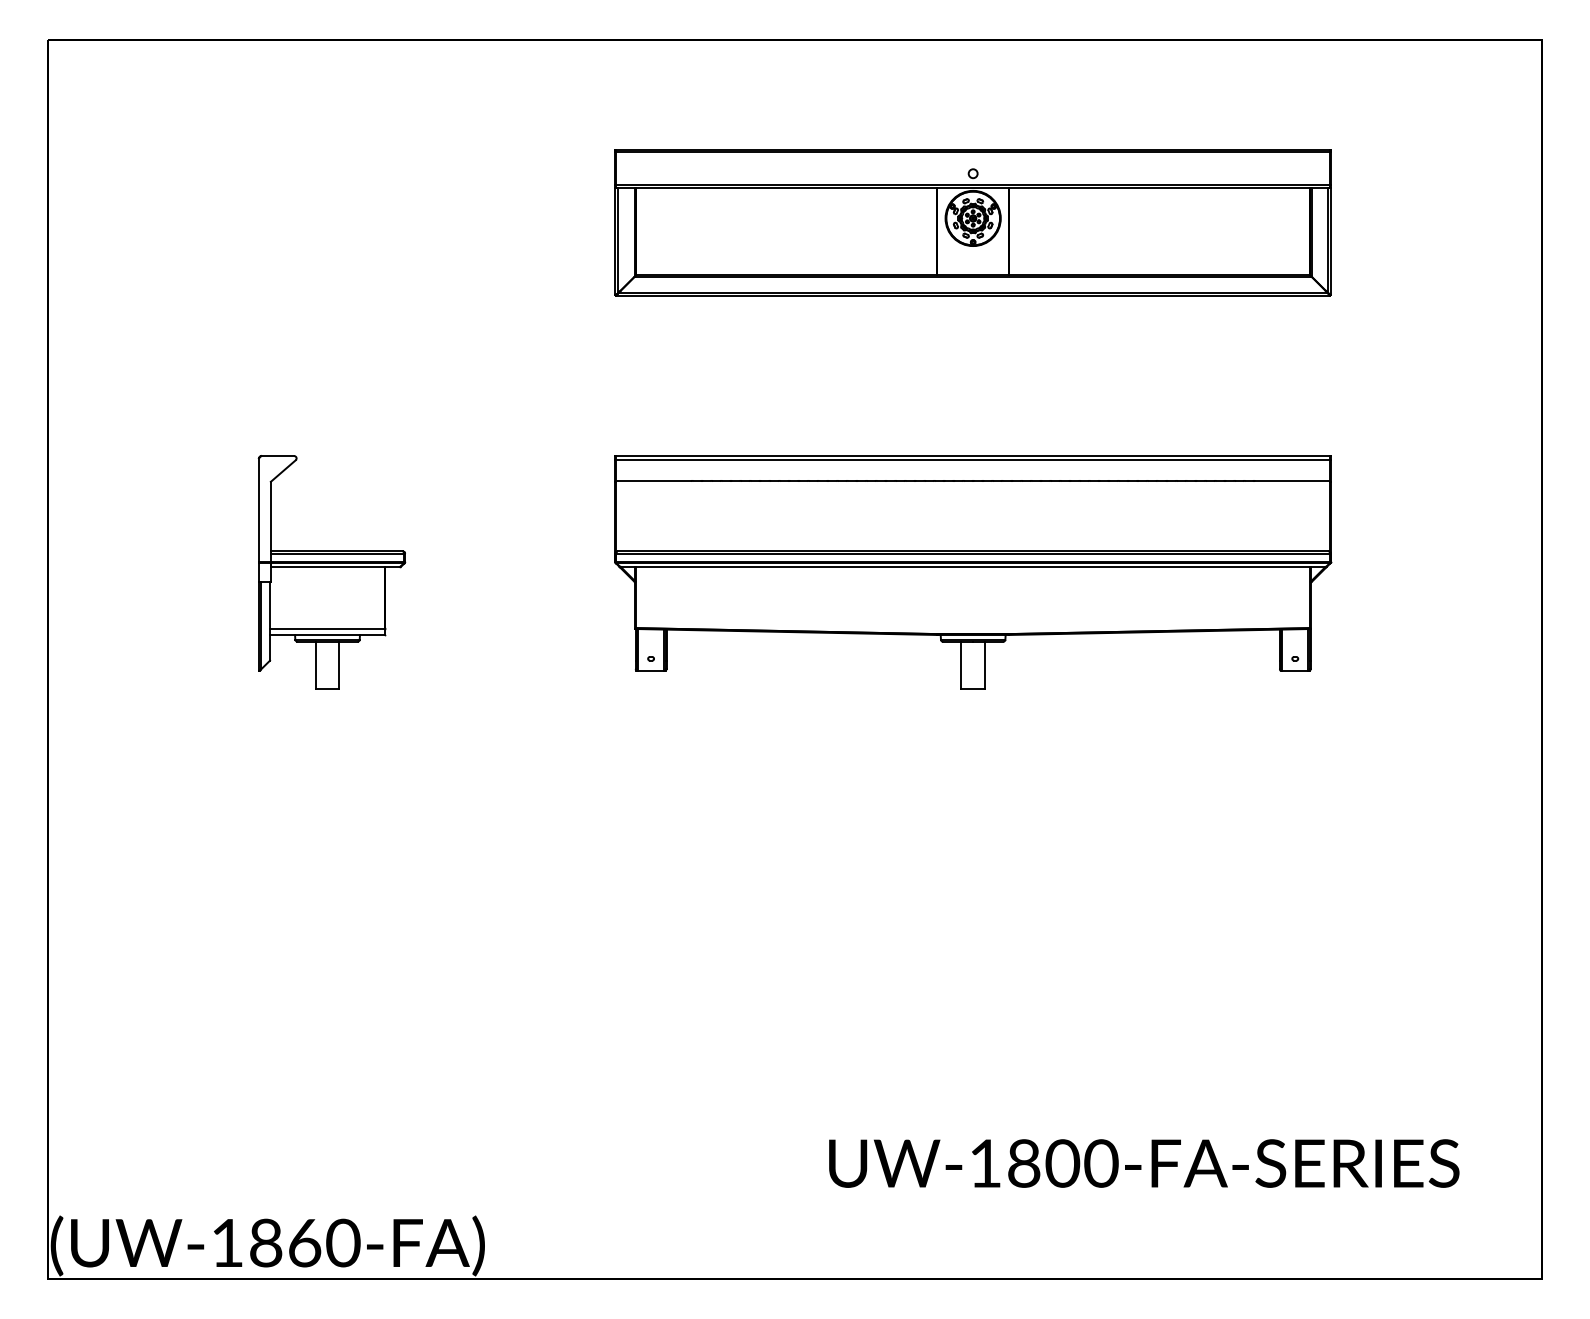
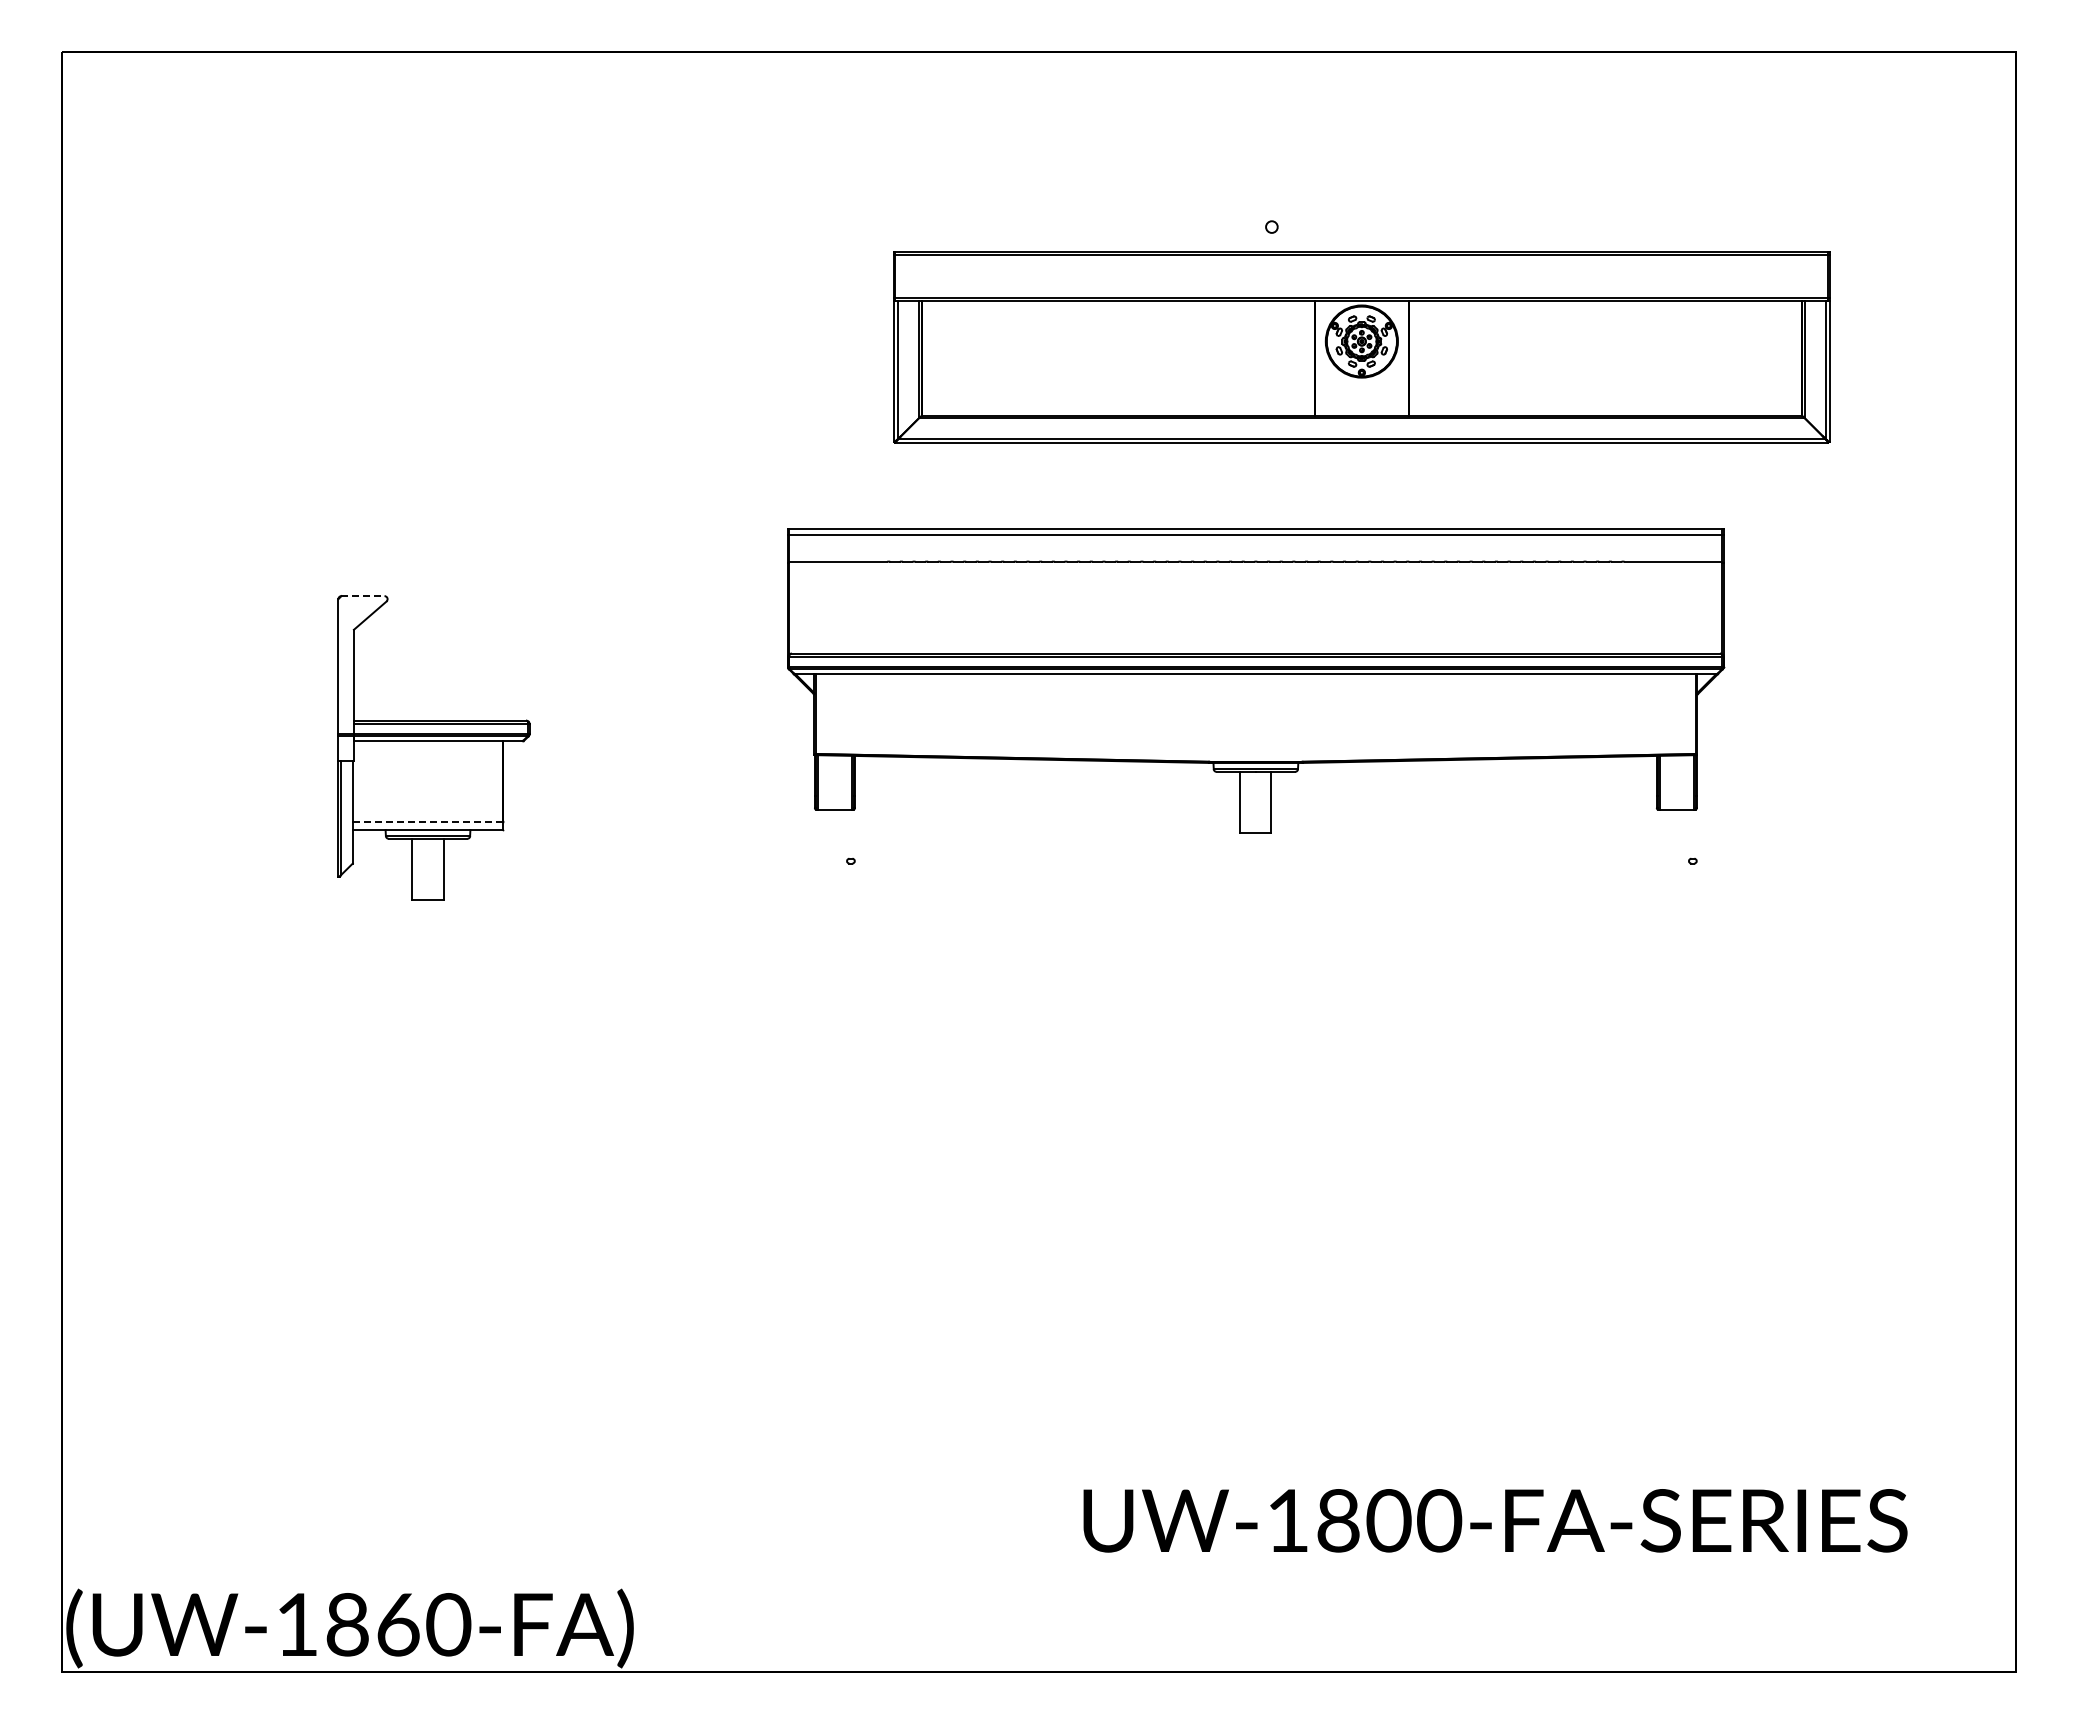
part: (972, 223) -> (1361, 347), moved
line: (277, 456) -> (362, 596), solid -> dashed
part: (973, 571) -> (1256, 680), moved
line: (327, 629) -> (428, 822), solid -> dashed

